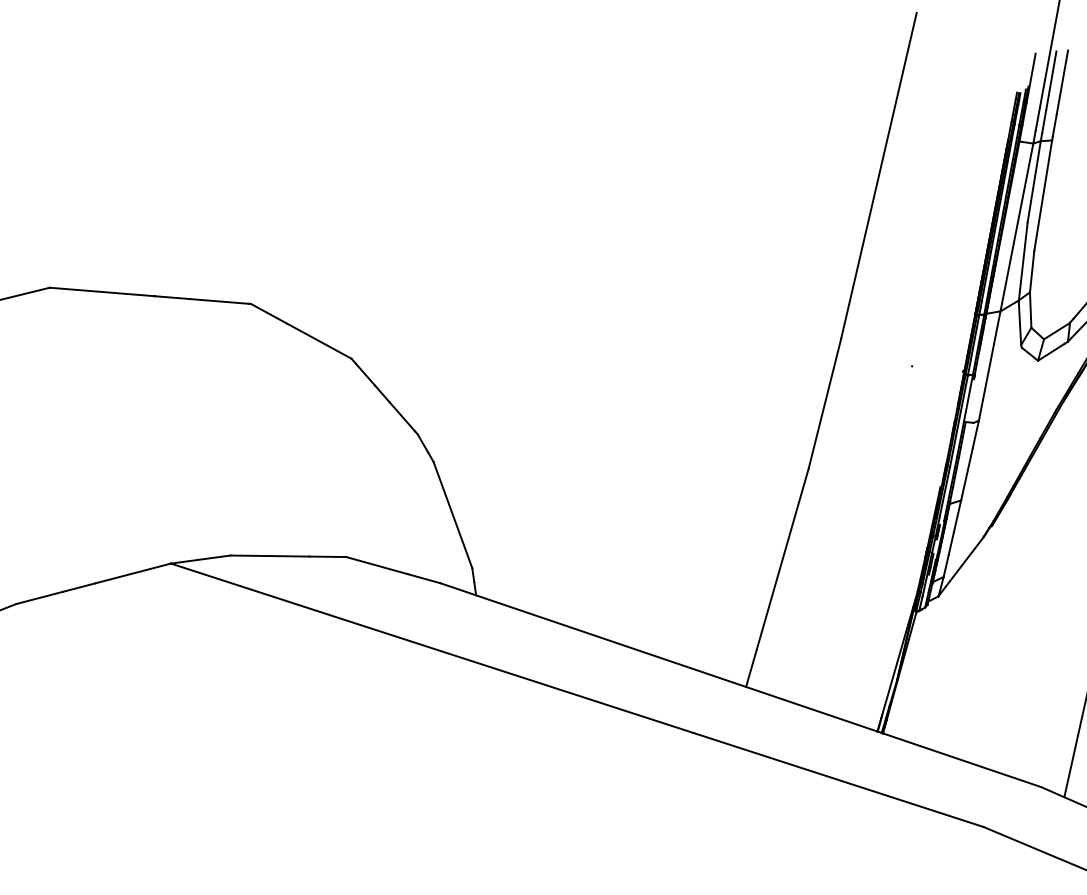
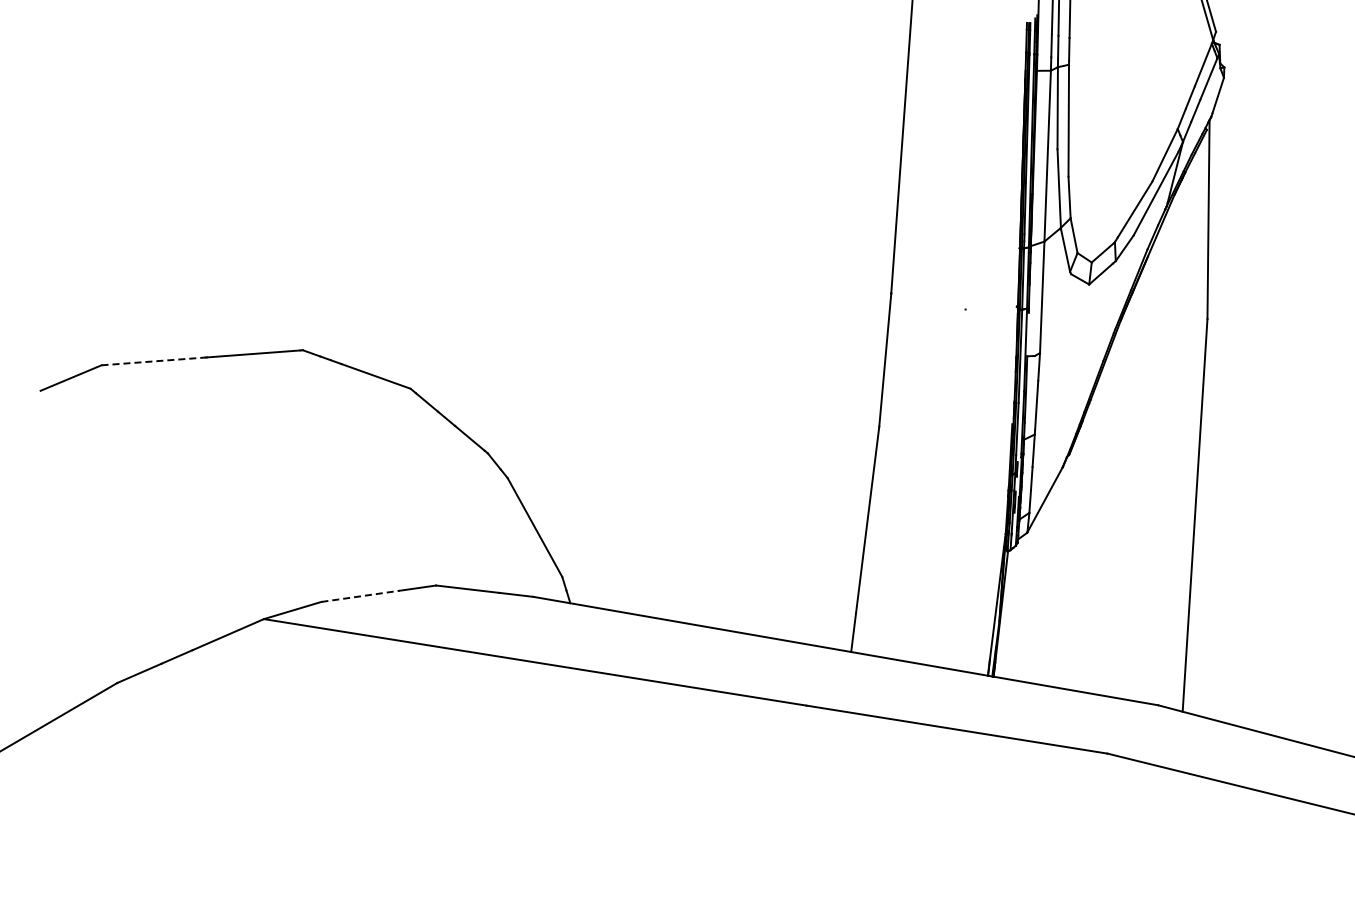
line: (102, 292) -> (154, 361), solid -> dashed
line: (269, 556) -> (360, 596), solid -> dashed

